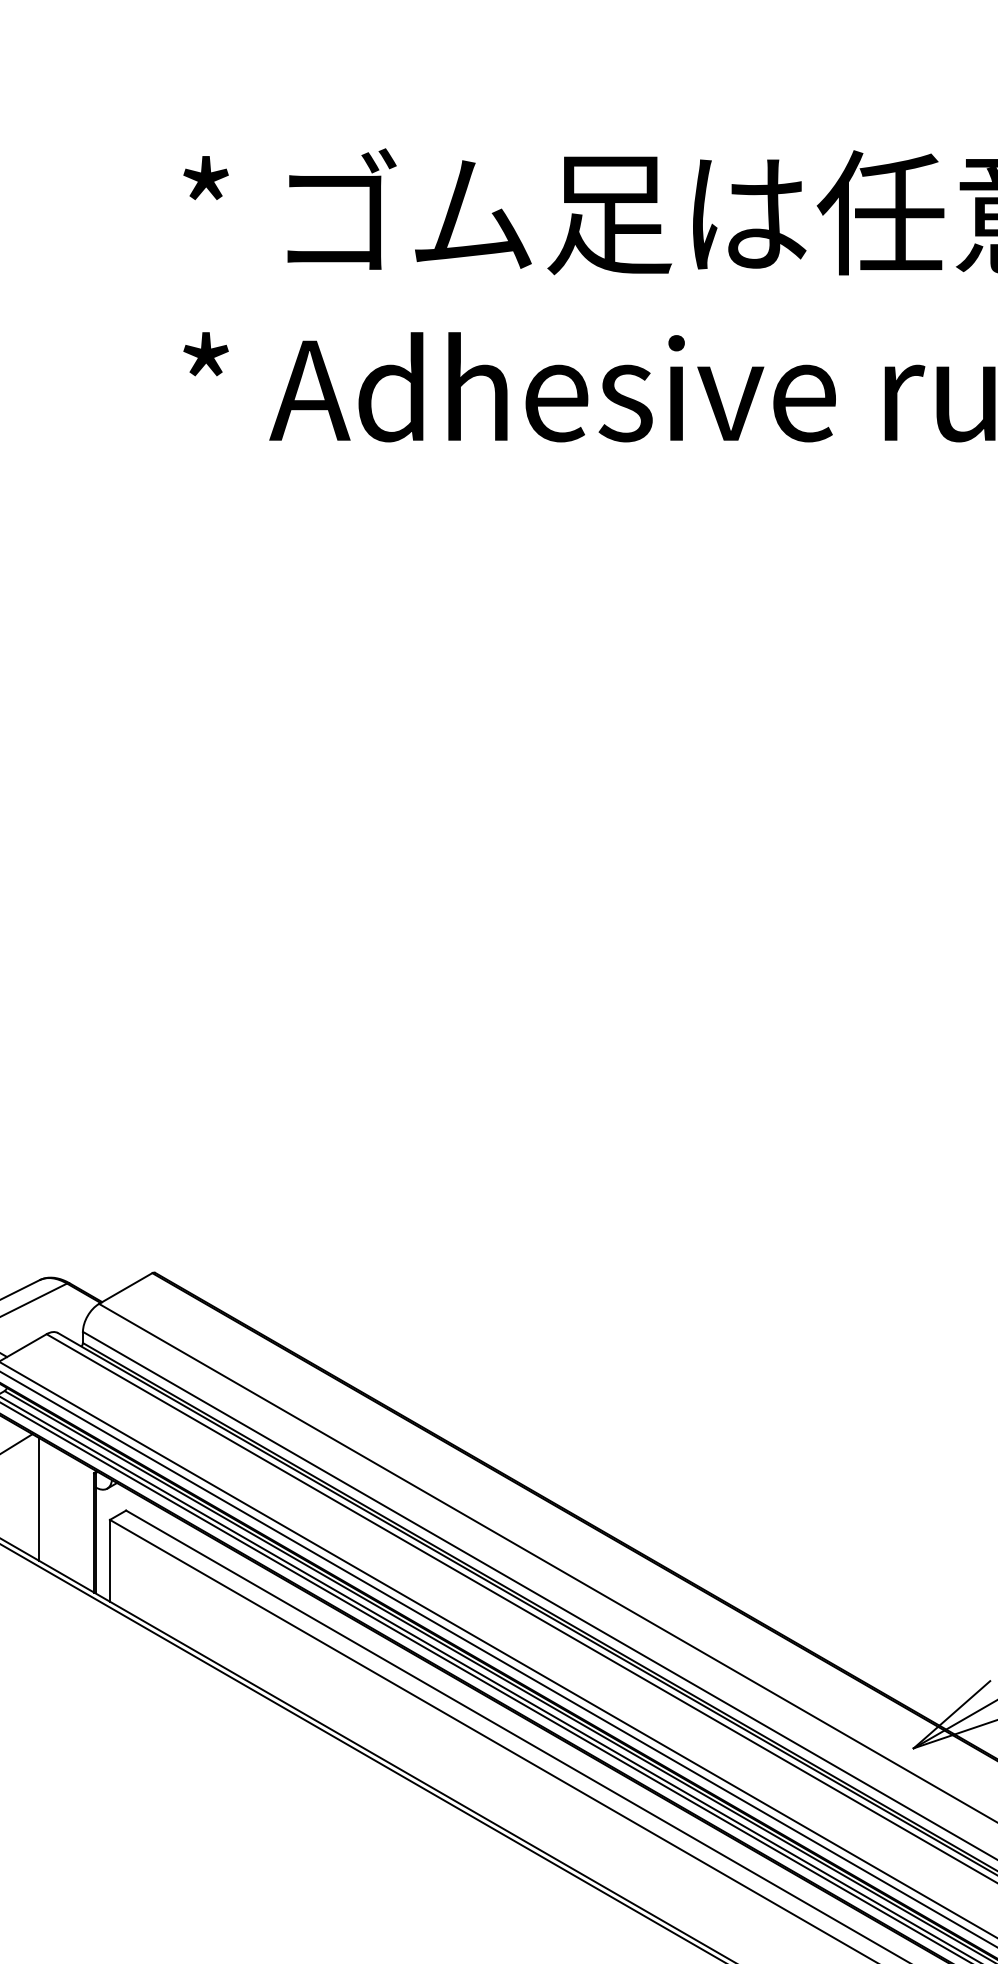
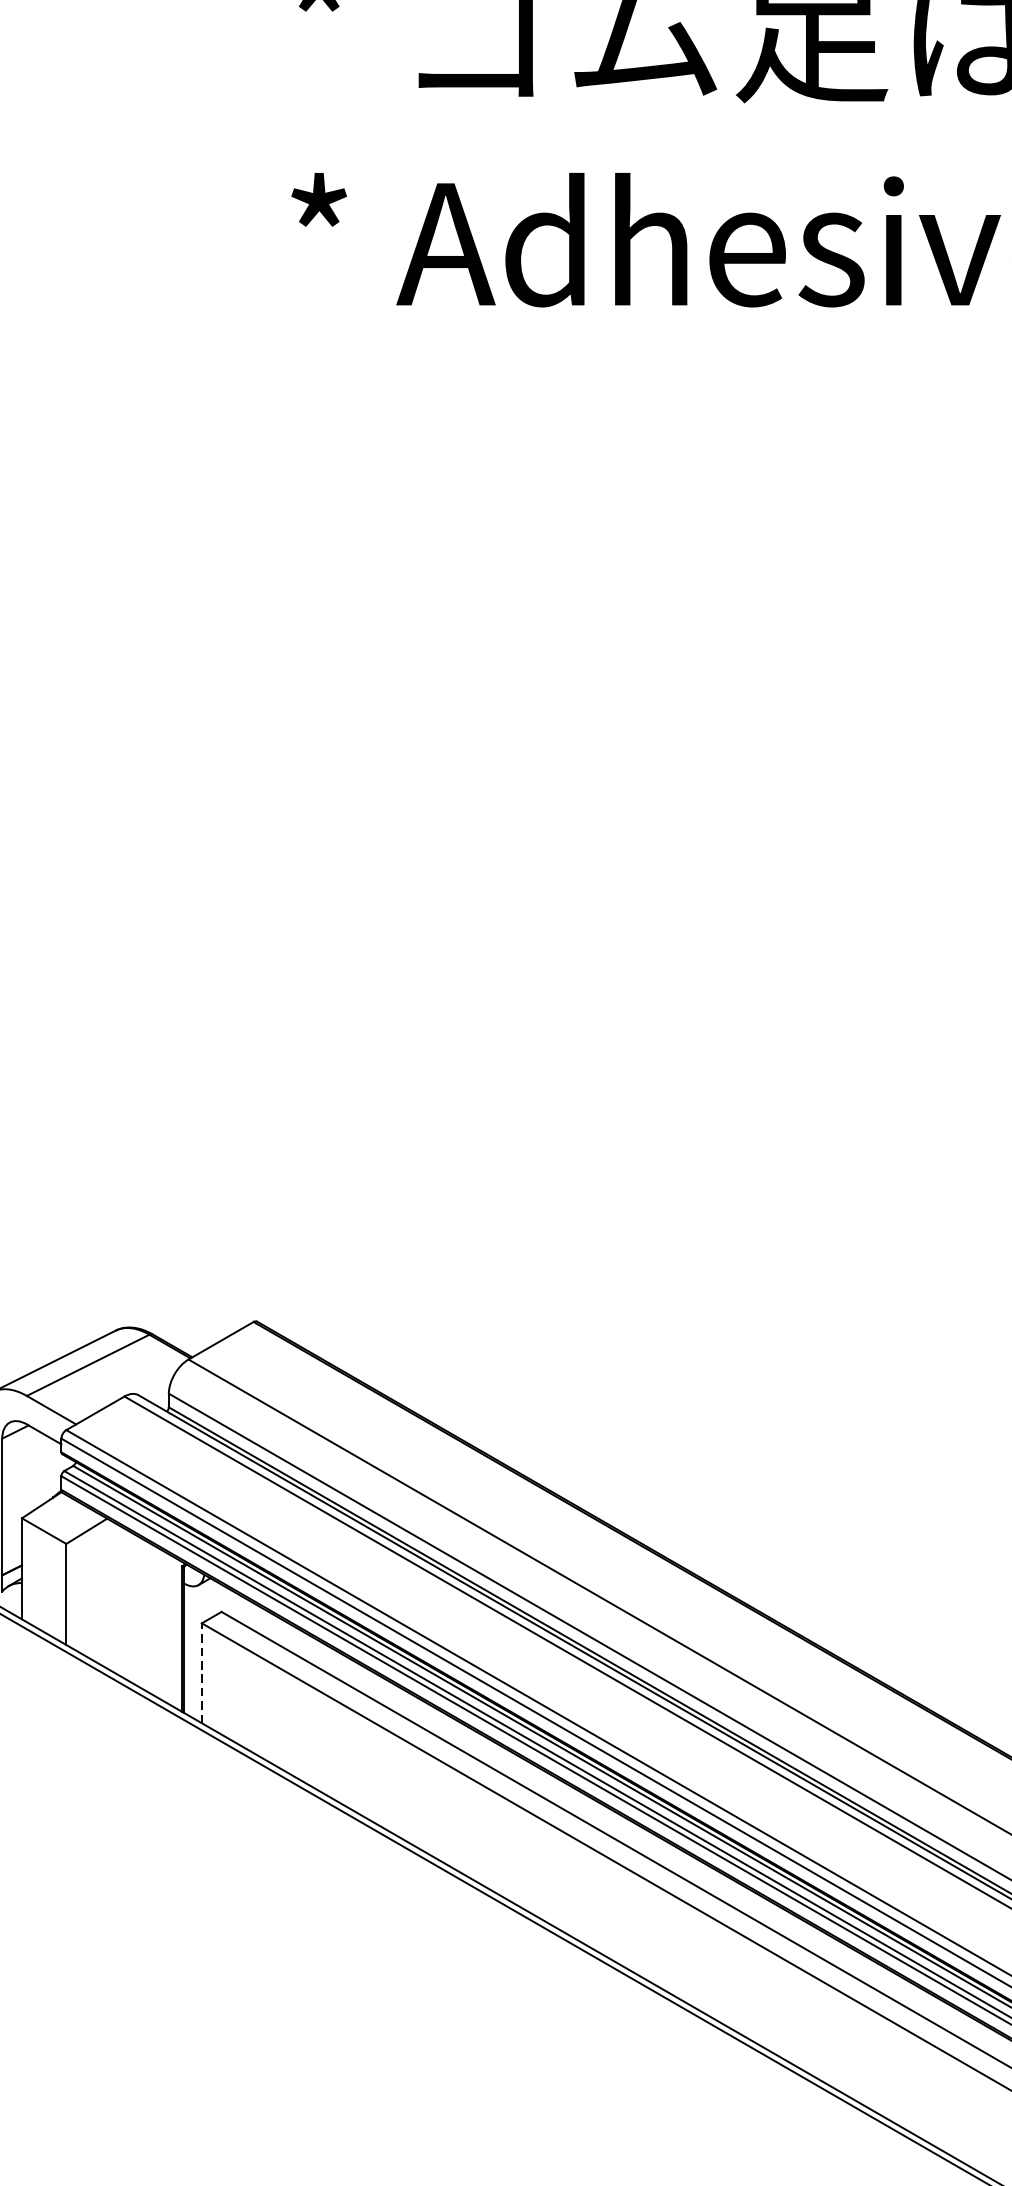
line: (39, 1499) -> (115, 1598), removed
line: (110, 1560) -> (202, 1672), solid -> dashed

